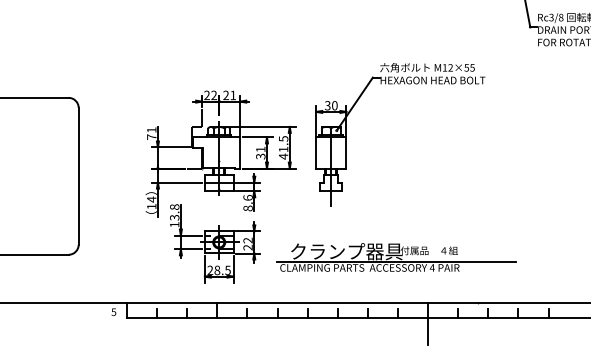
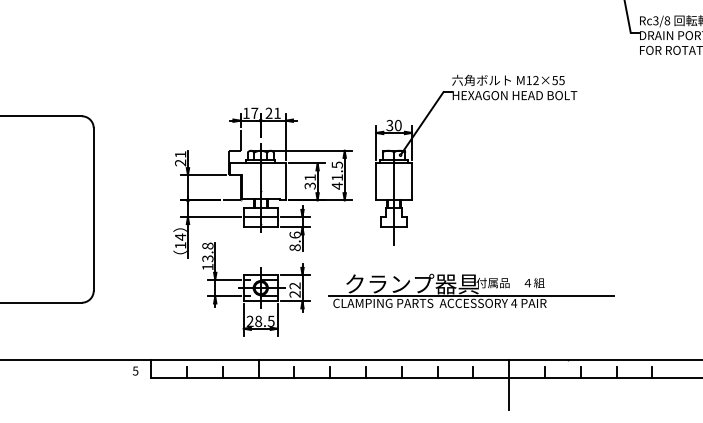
text: (210, 94) -> (250, 112), 22 -> 17
text: (151, 136) -> (180, 162), 71 -> 21
part: (396, 257) -> (471, 290), moved

